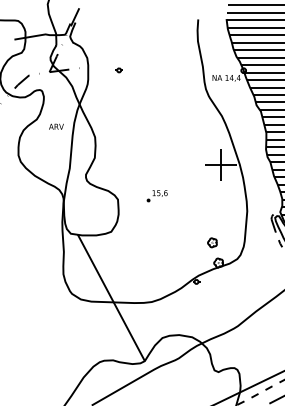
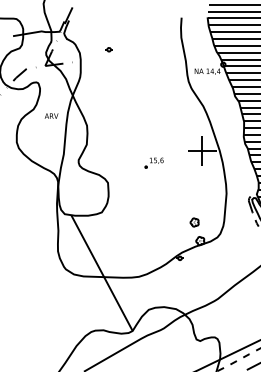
part: (118, 70) -> (108, 49), moved
part: (156, 196) -> (153, 163), moved

